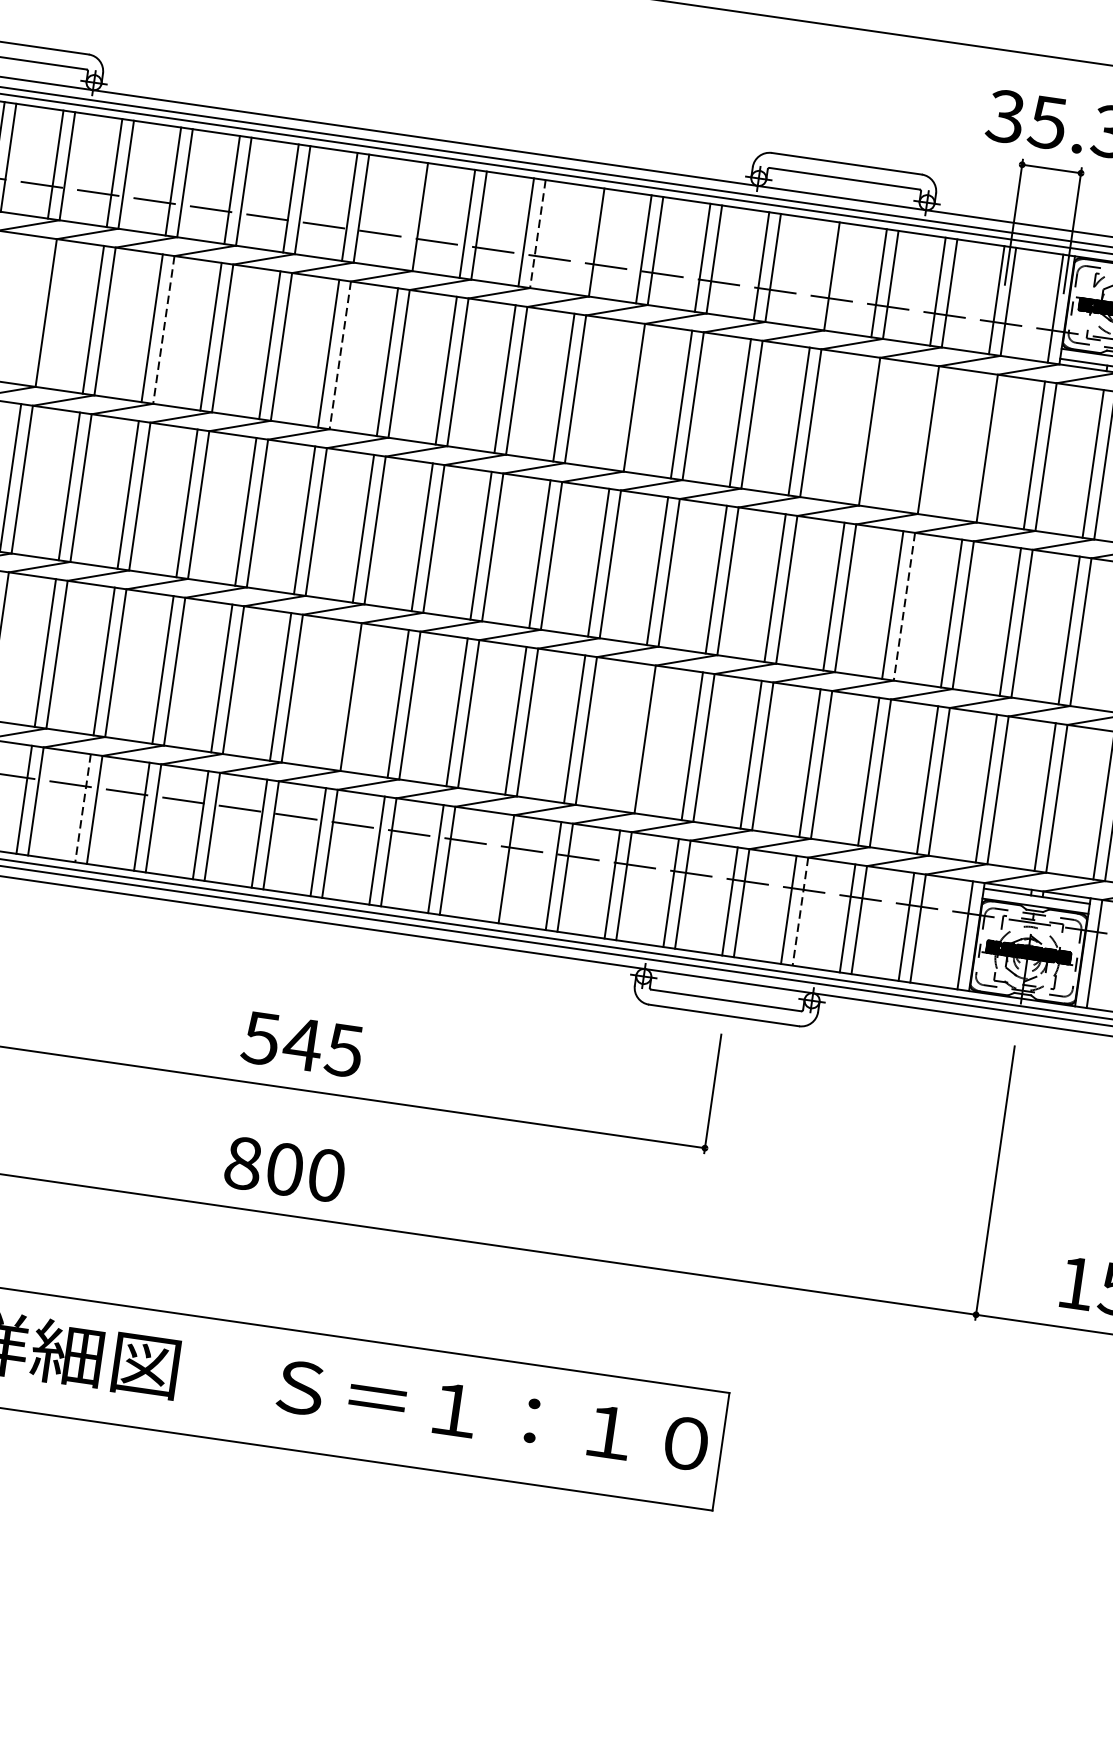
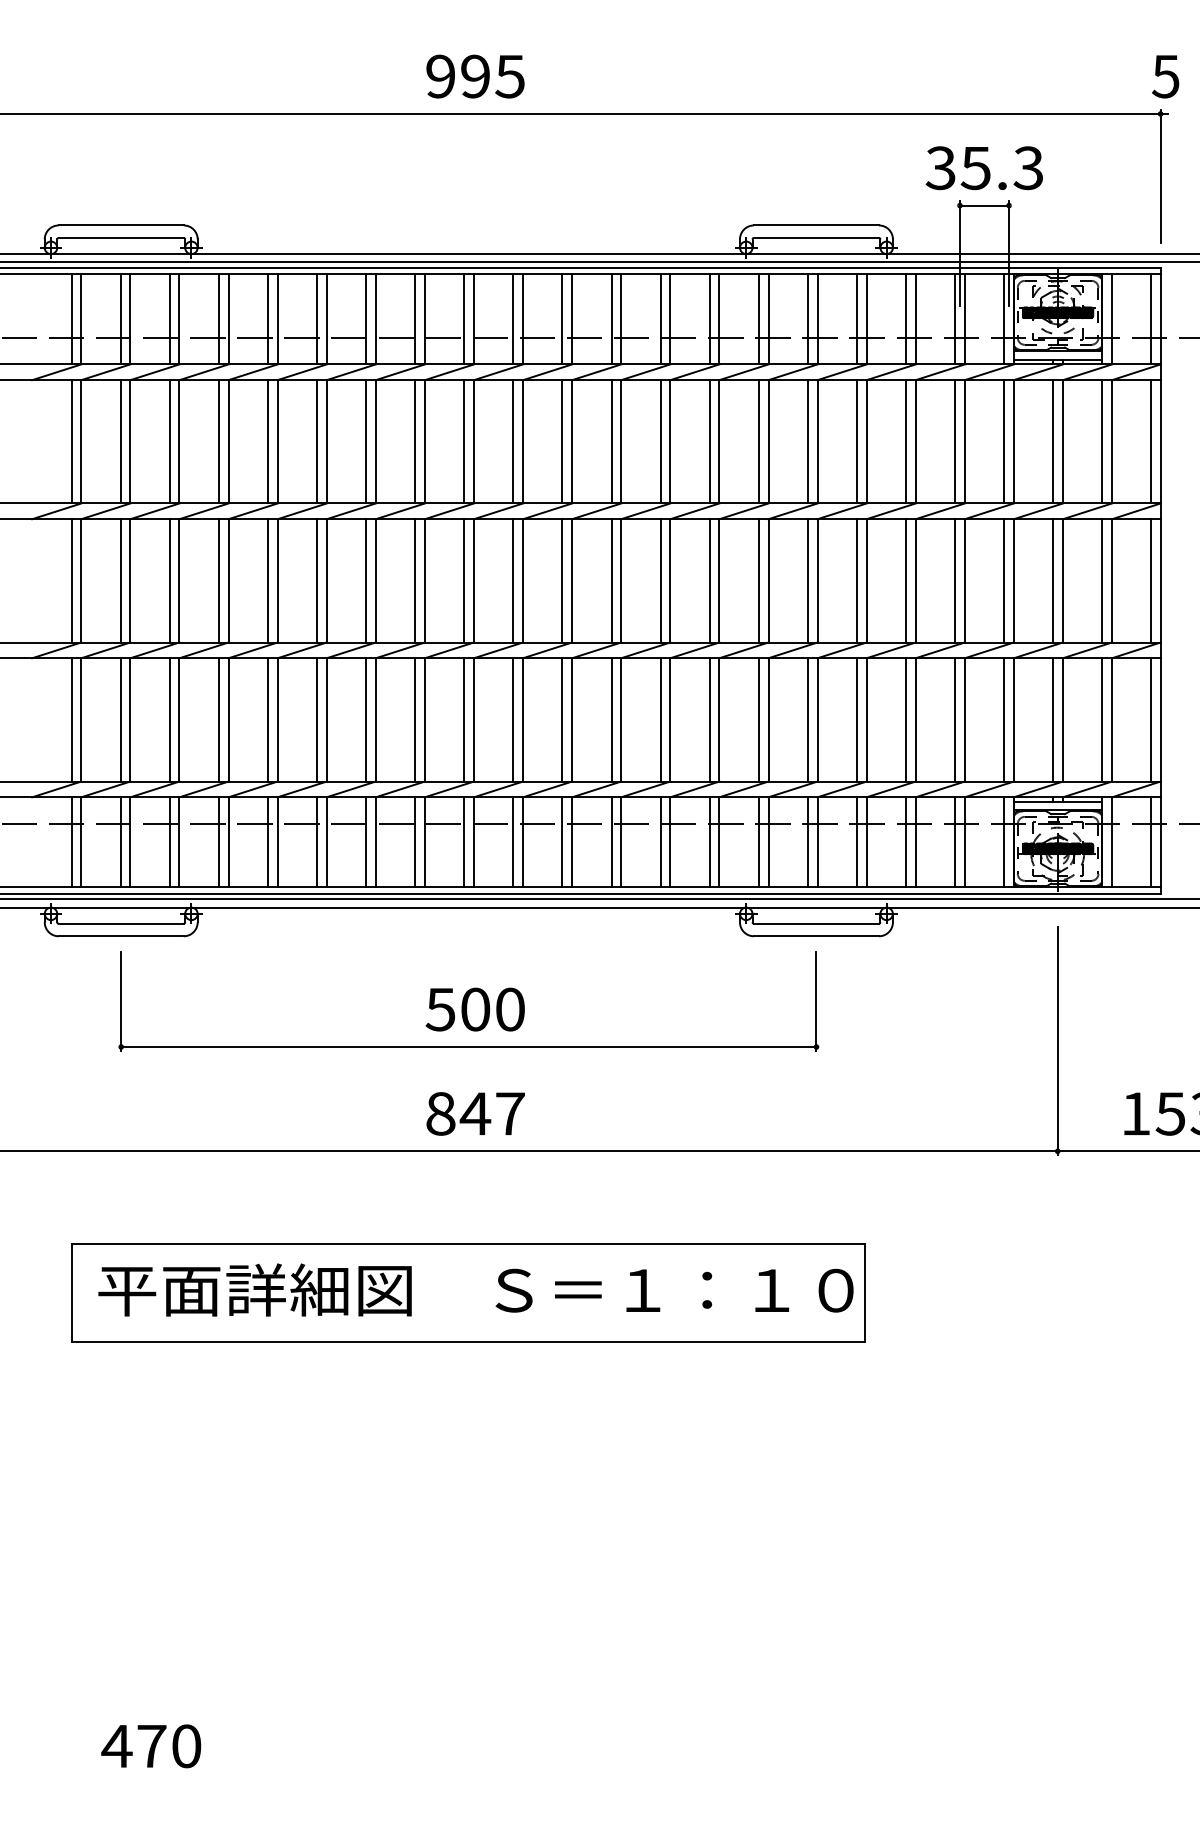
line: (408, 215) -> (464, 319), added
line: (538, 234) -> (572, 319), dashed -> solid
line: (585, 241) -> (611, 319), added
line: (819, 274) -> (807, 319), added
line: (34, 310) -> (169, 441), added
line: (163, 329) -> (277, 441), dashed -> solid
line: (339, 354) -> (424, 441), dashed -> solid
line: (622, 395) -> (660, 441), added
line: (857, 429) -> (856, 441), added
line: (917, 438) -> (906, 441), added
line: (976, 446) -> (955, 441), added
line: (904, 606) -> (915, 580), dashed -> solid
line: (339, 694) -> (464, 719), added
line: (633, 737) -> (709, 719), added
line: (82, 808) -> (267, 842), dashed -> solid
line: (494, 867) -> (611, 842), added
line: (800, 911) -> (866, 842), dashed -> solid
text: (322, 1047) -> (491, 1009), 545 -> 500
text: (304, 1171) -> (491, 1113), 800 -> 847

